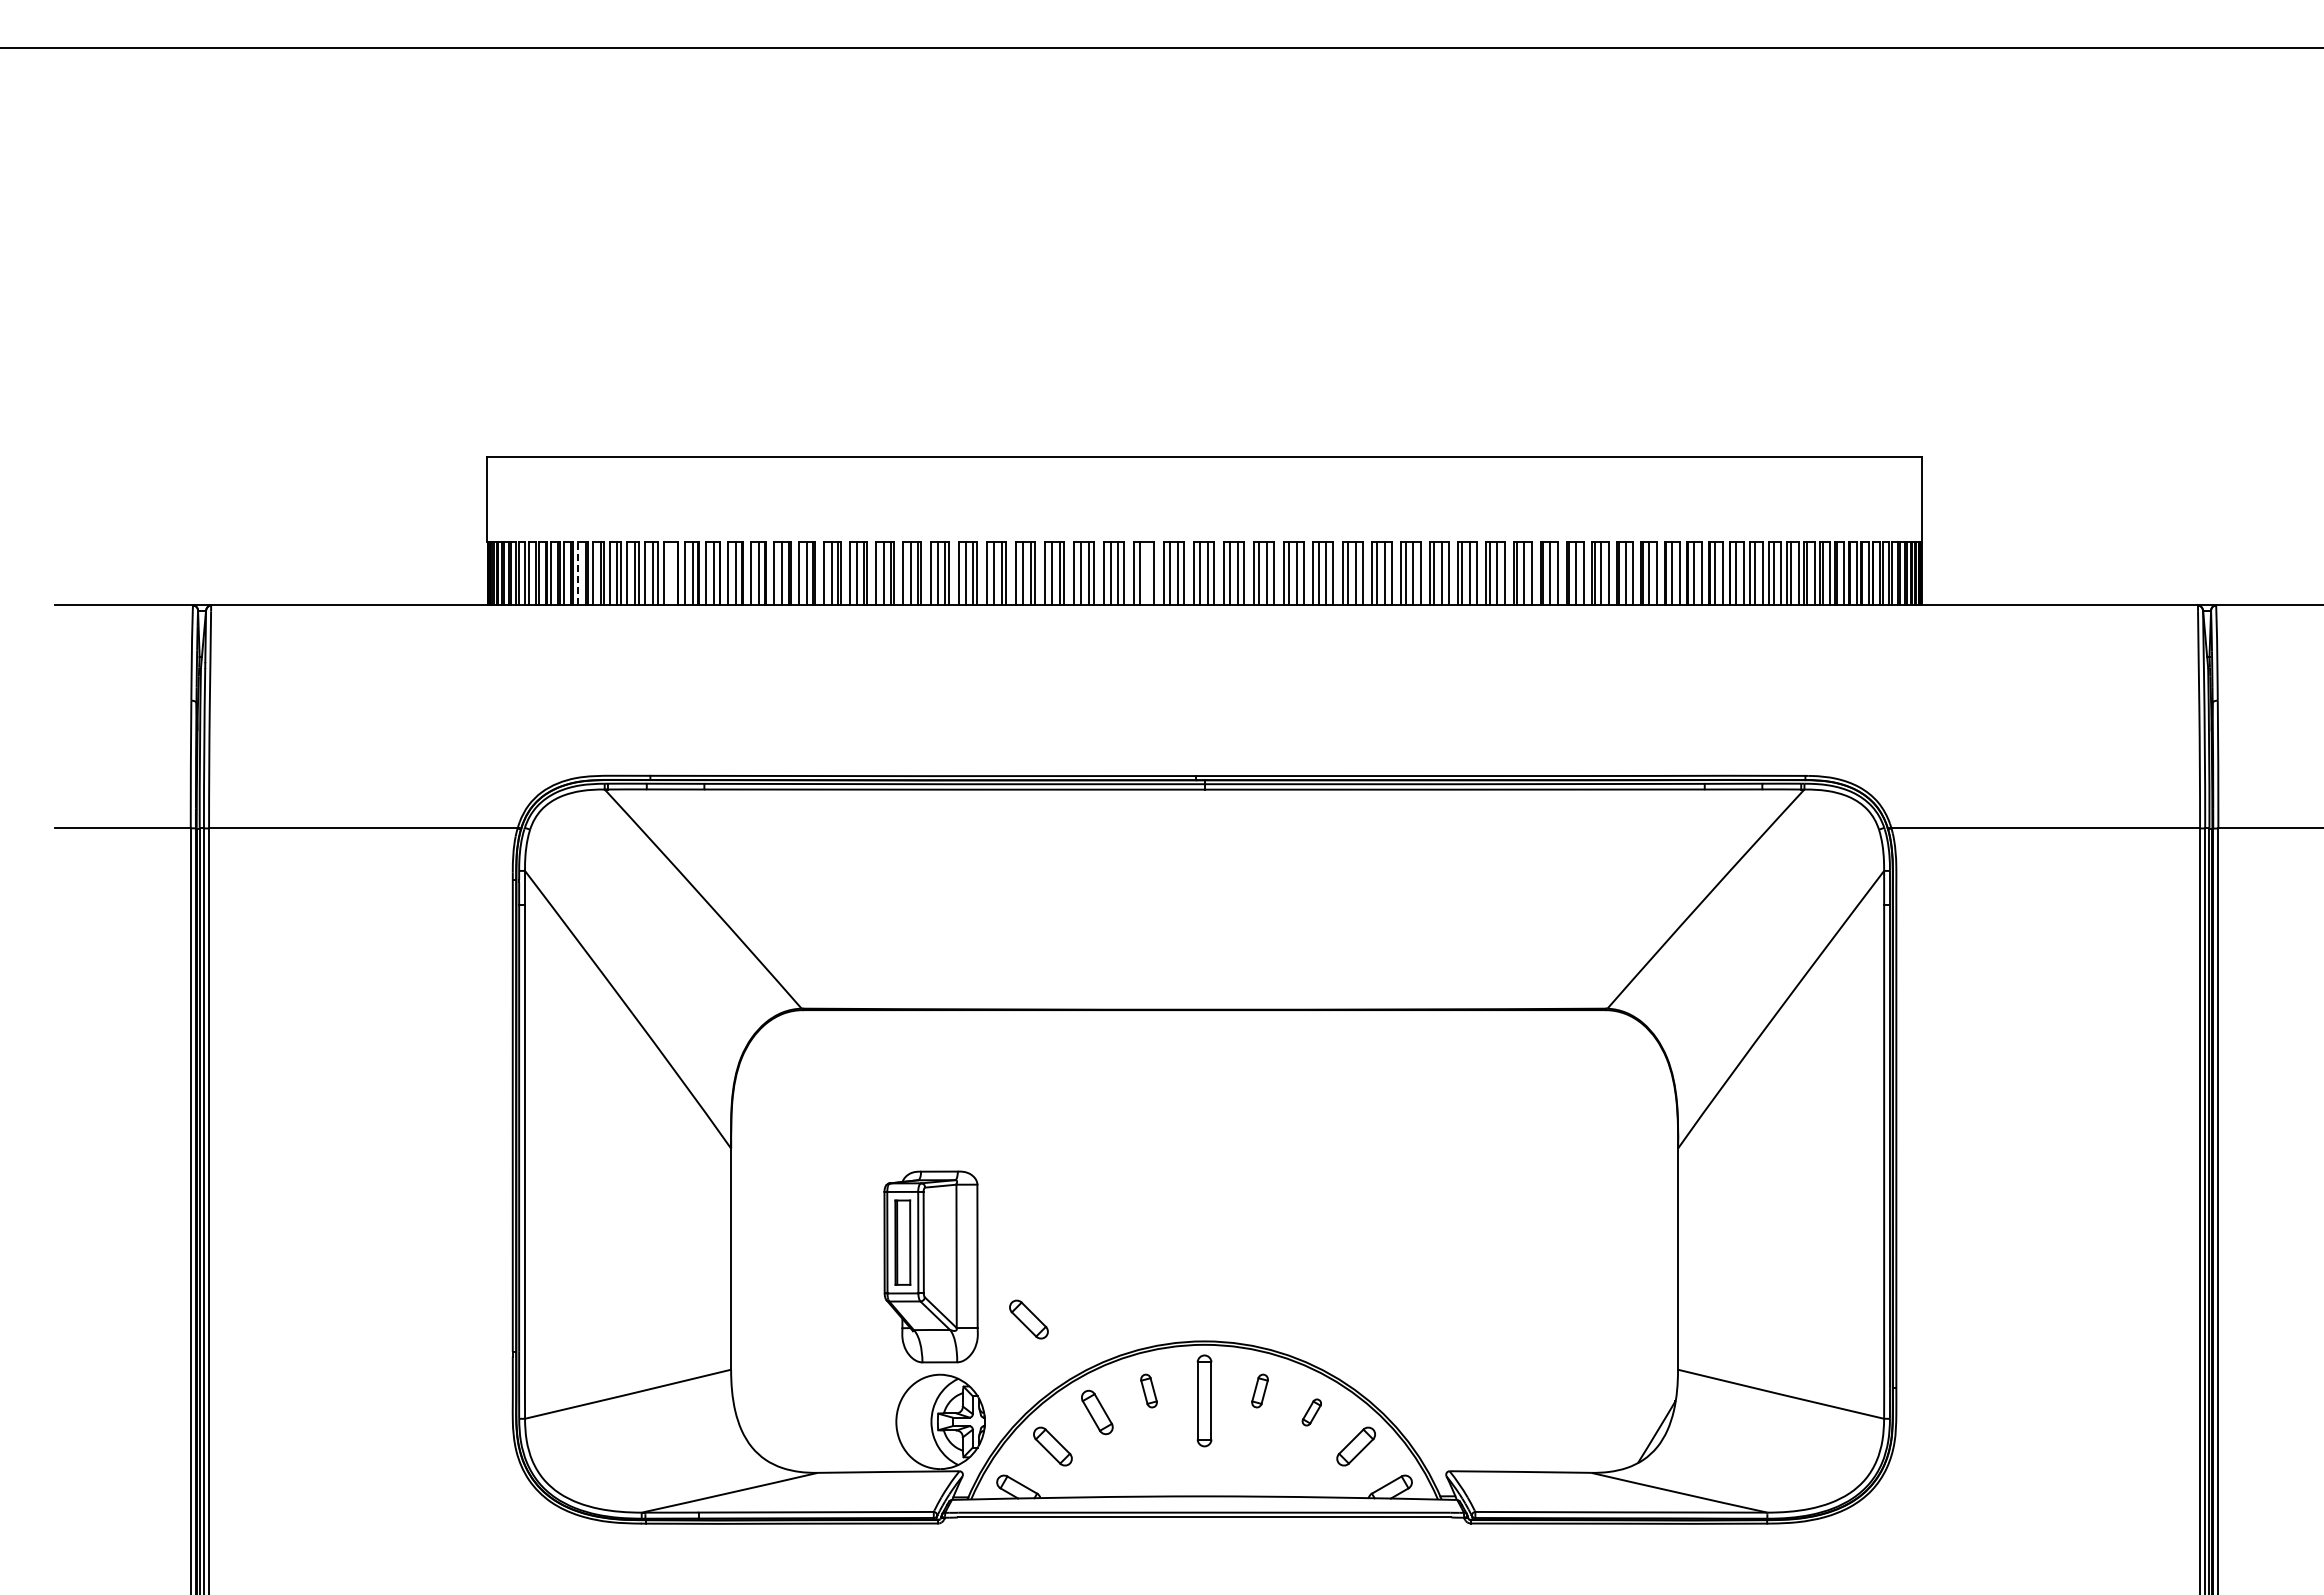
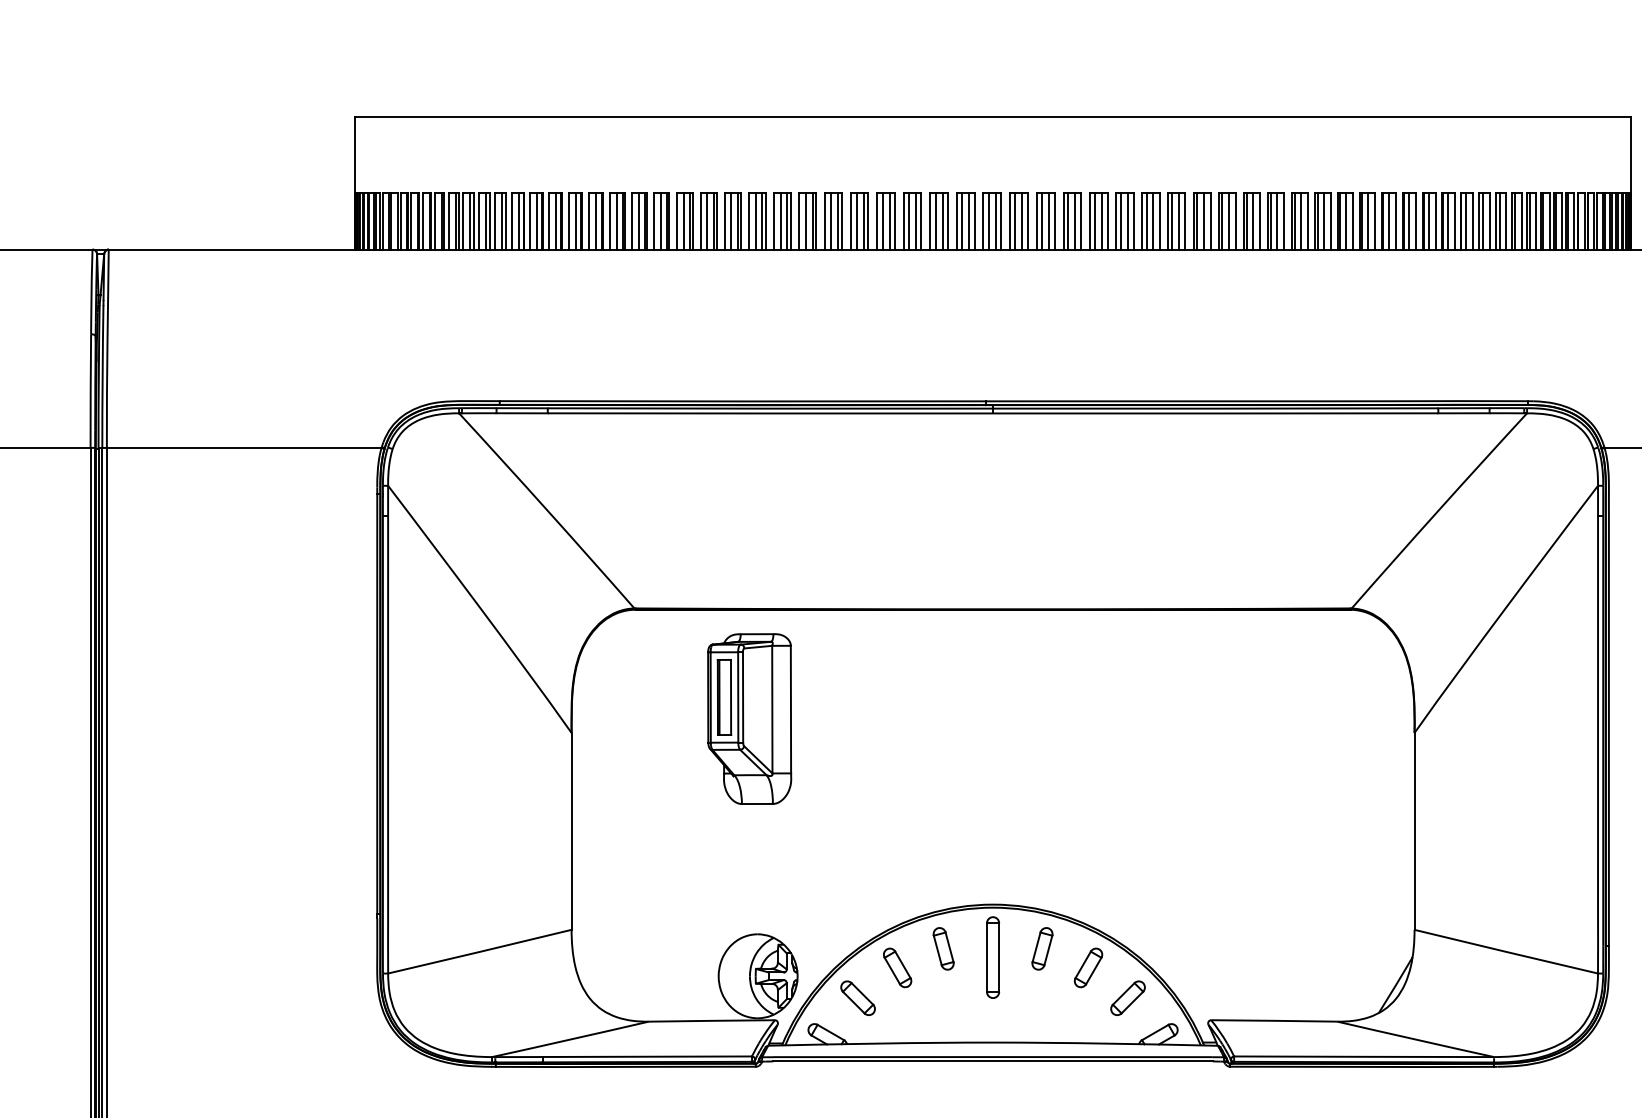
line: (578, 573) -> (435, 221), dashed -> solid
line: (672, 573) -> (519, 221), added
line: (1148, 573) -> (943, 221), added
part: (930, 1266) -> (749, 718), moved
part: (1028, 1319) -> (836, 885), removed
part: (1148, 1390) -> (943, 948), size x1.43
part: (1259, 1390) -> (1041, 948), size x1.43
part: (1311, 1412) -> (1088, 967), size x1.67

